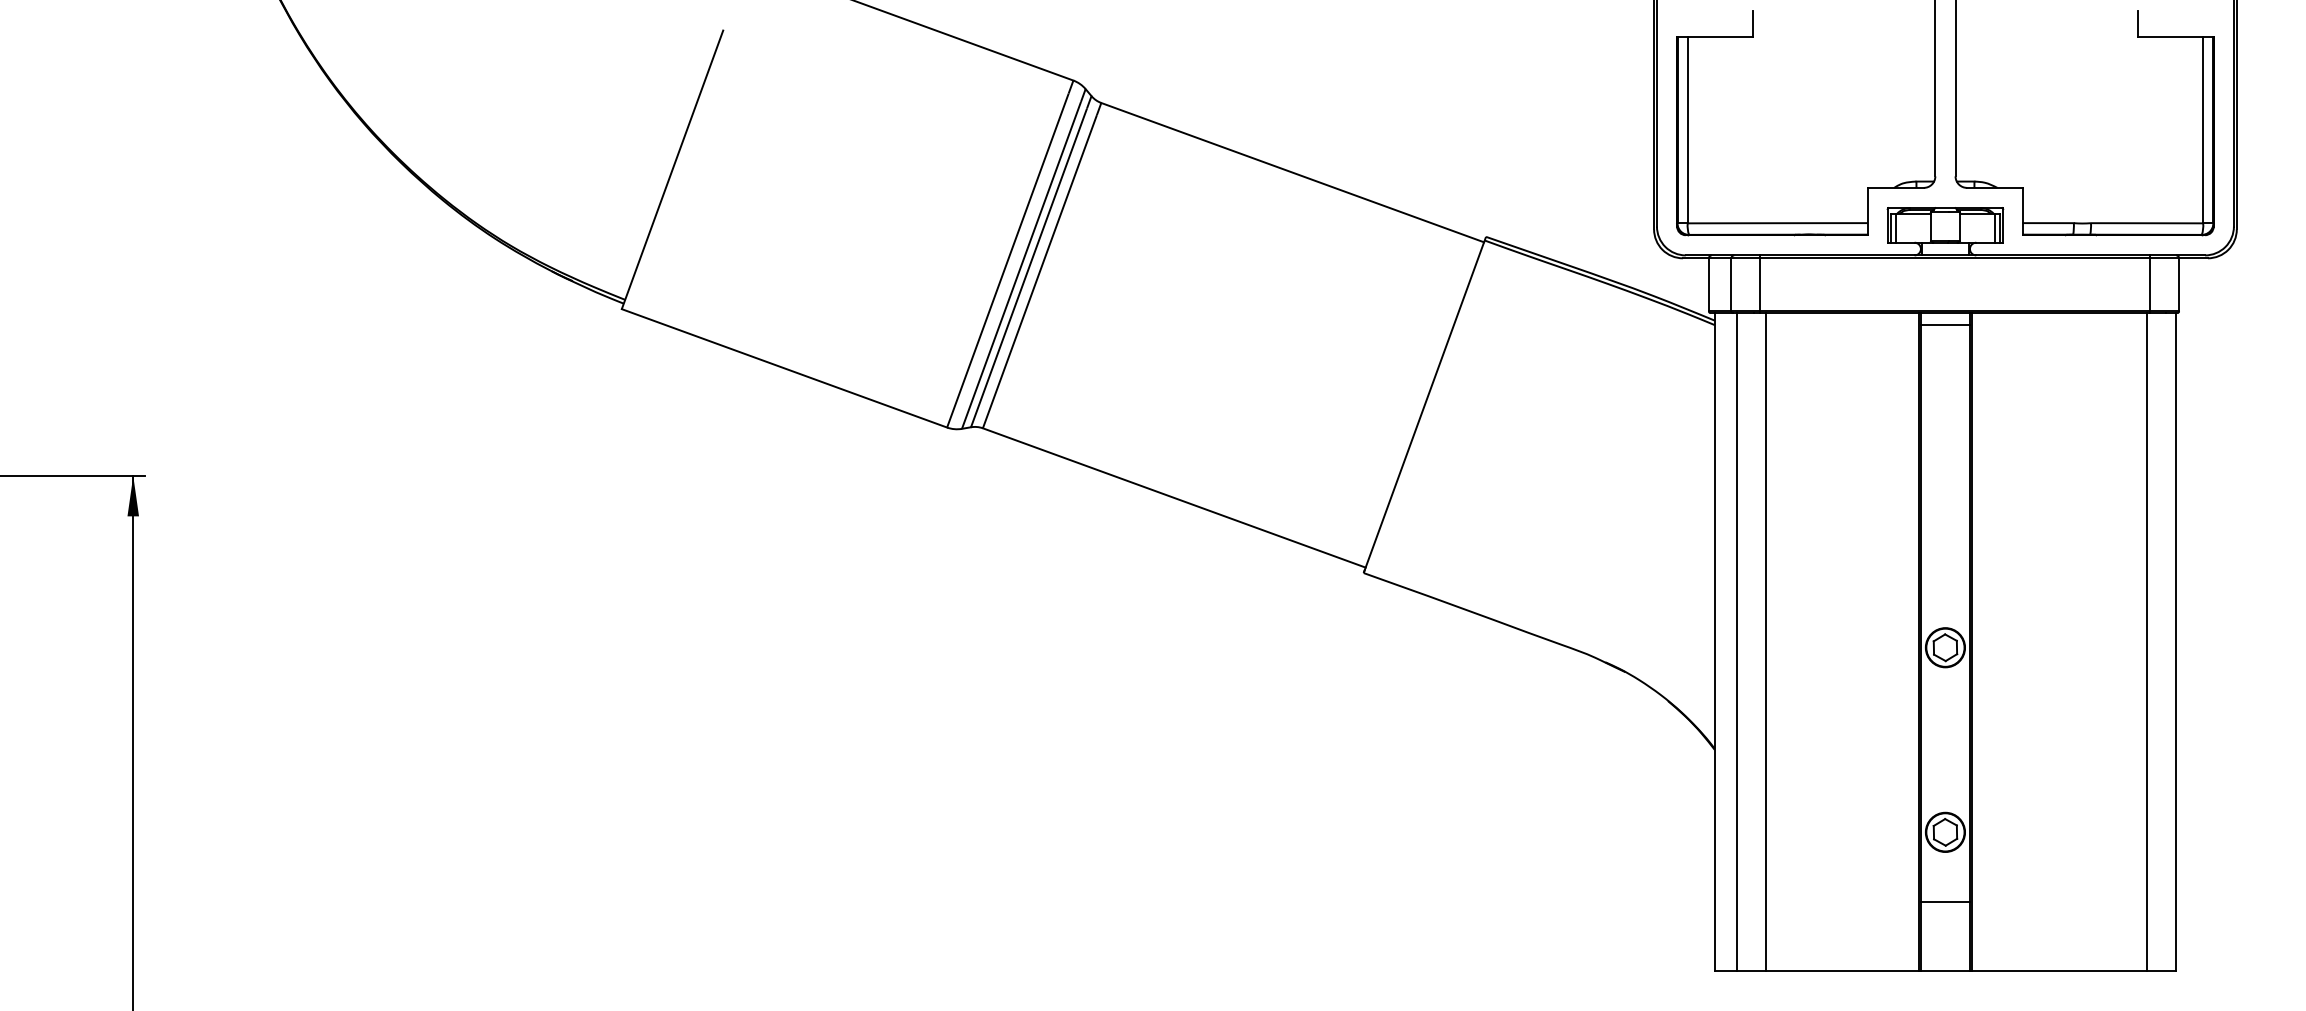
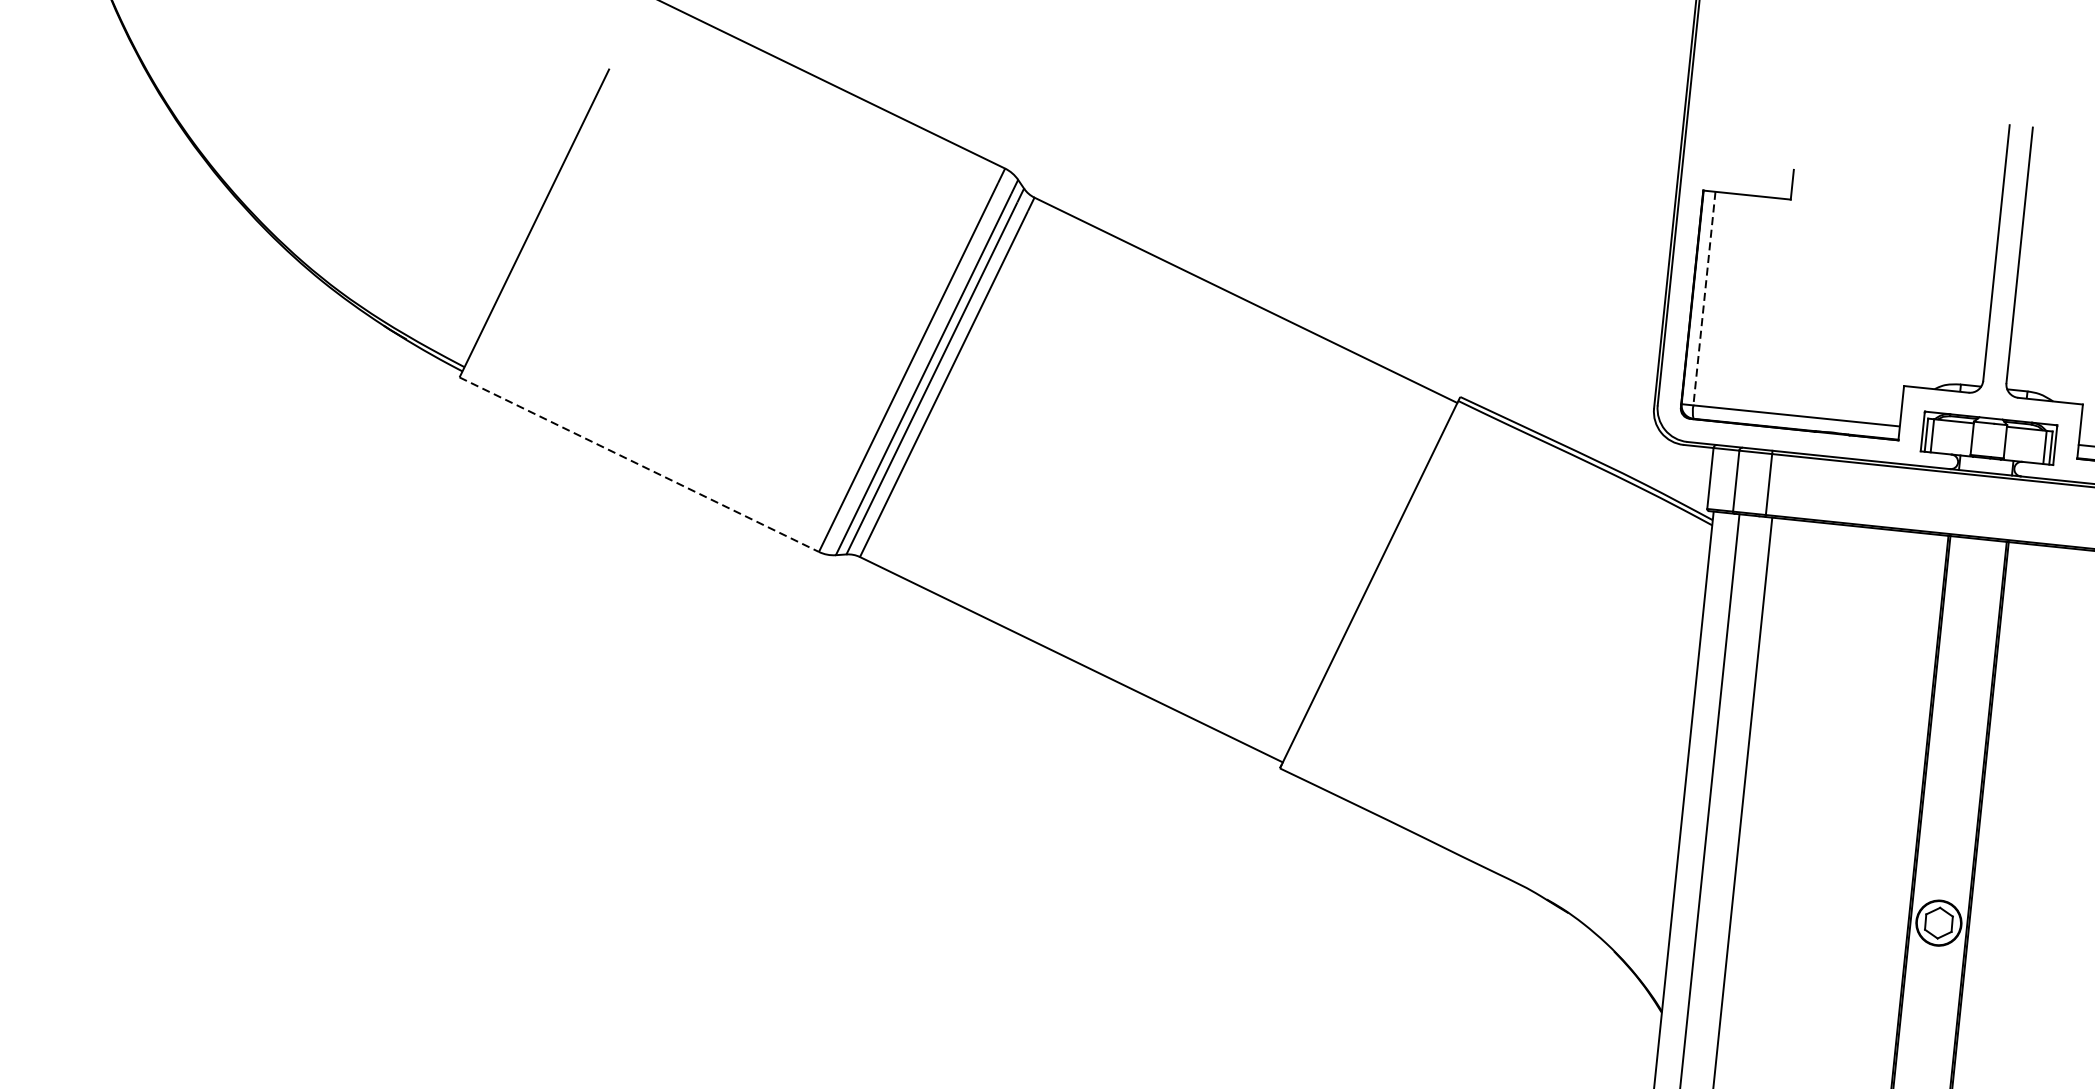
line: (1687, 130) -> (1704, 298), solid -> dashed
line: (1944, 324) -> (1976, 551), removed
line: (784, 368) -> (639, 464), solid -> dashed

